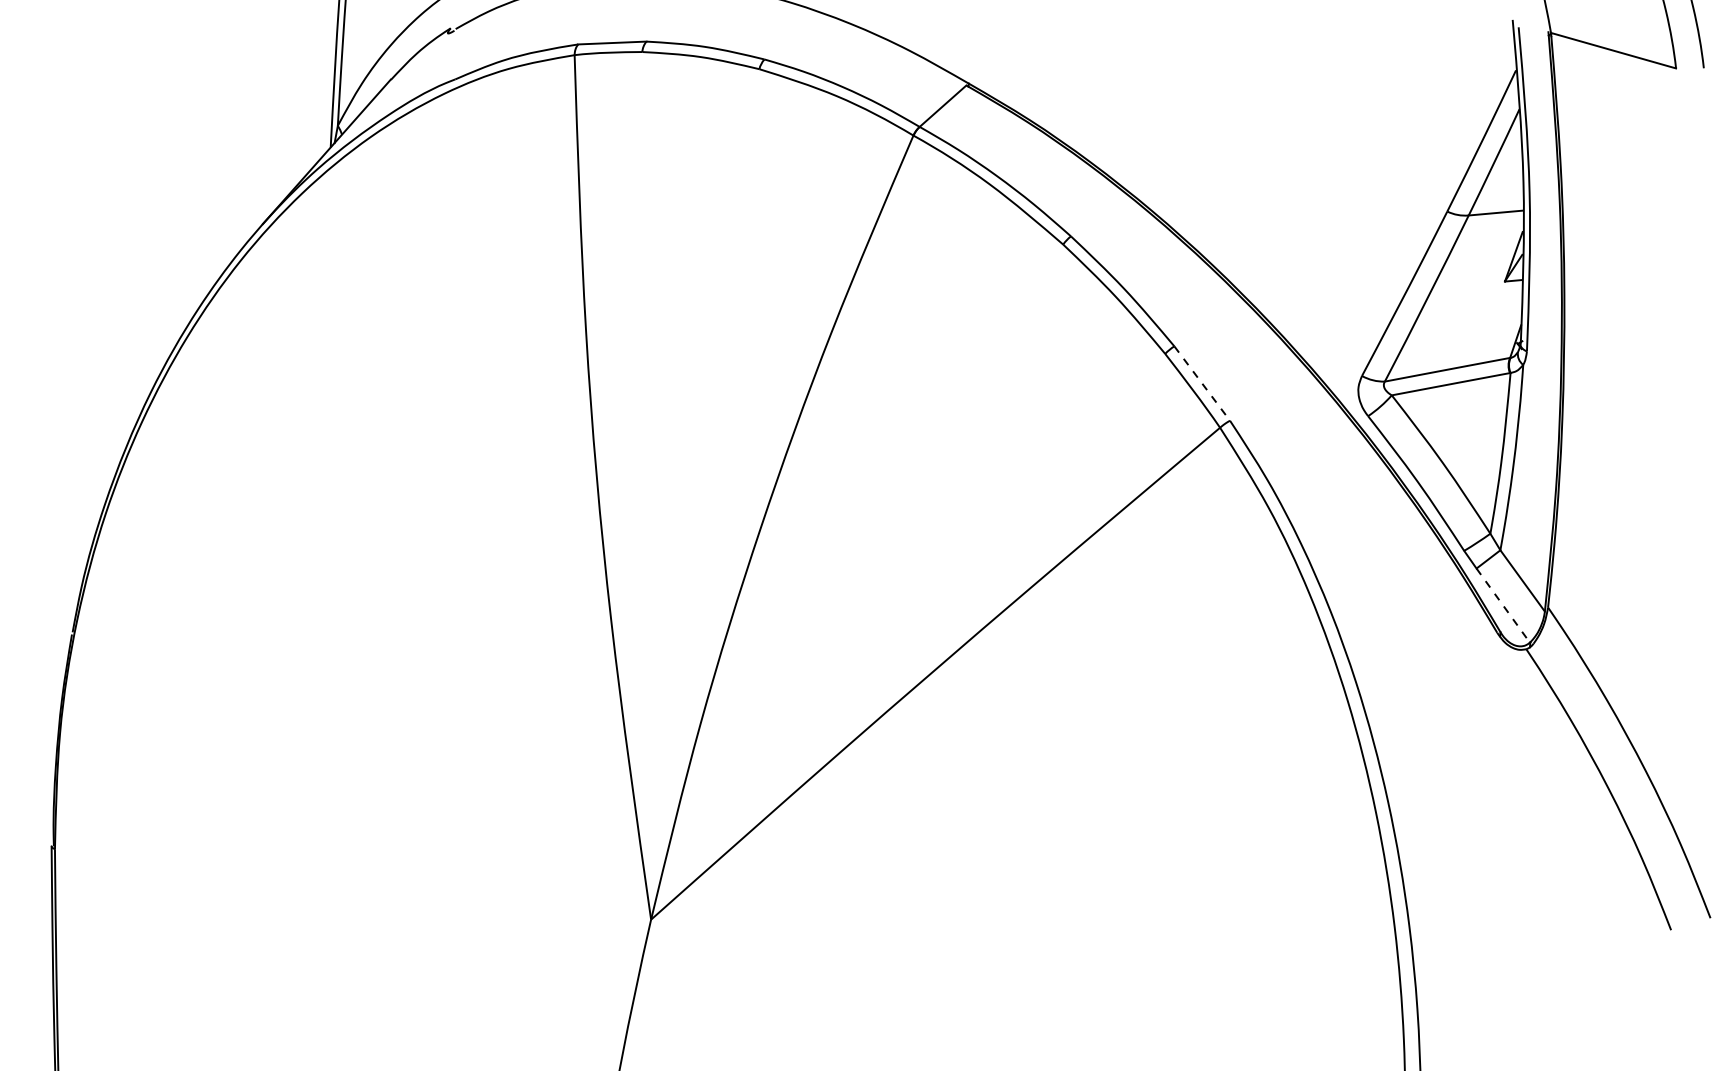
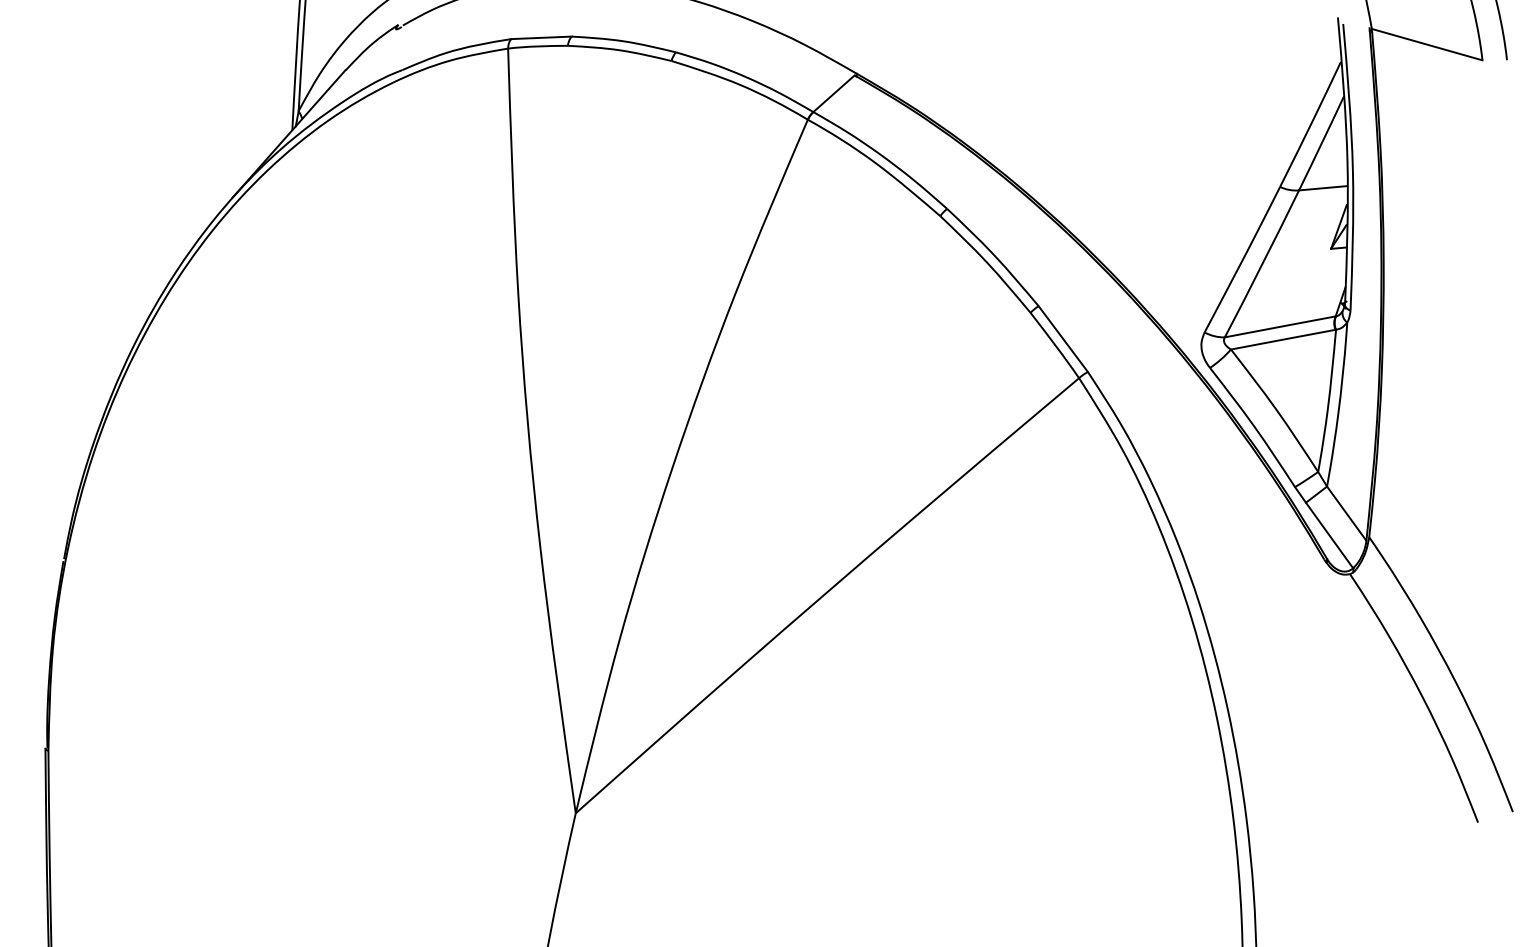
line: (1202, 383) -> (1063, 339), dashed -> solid
line: (1503, 605) -> (1329, 535), dashed -> solid

